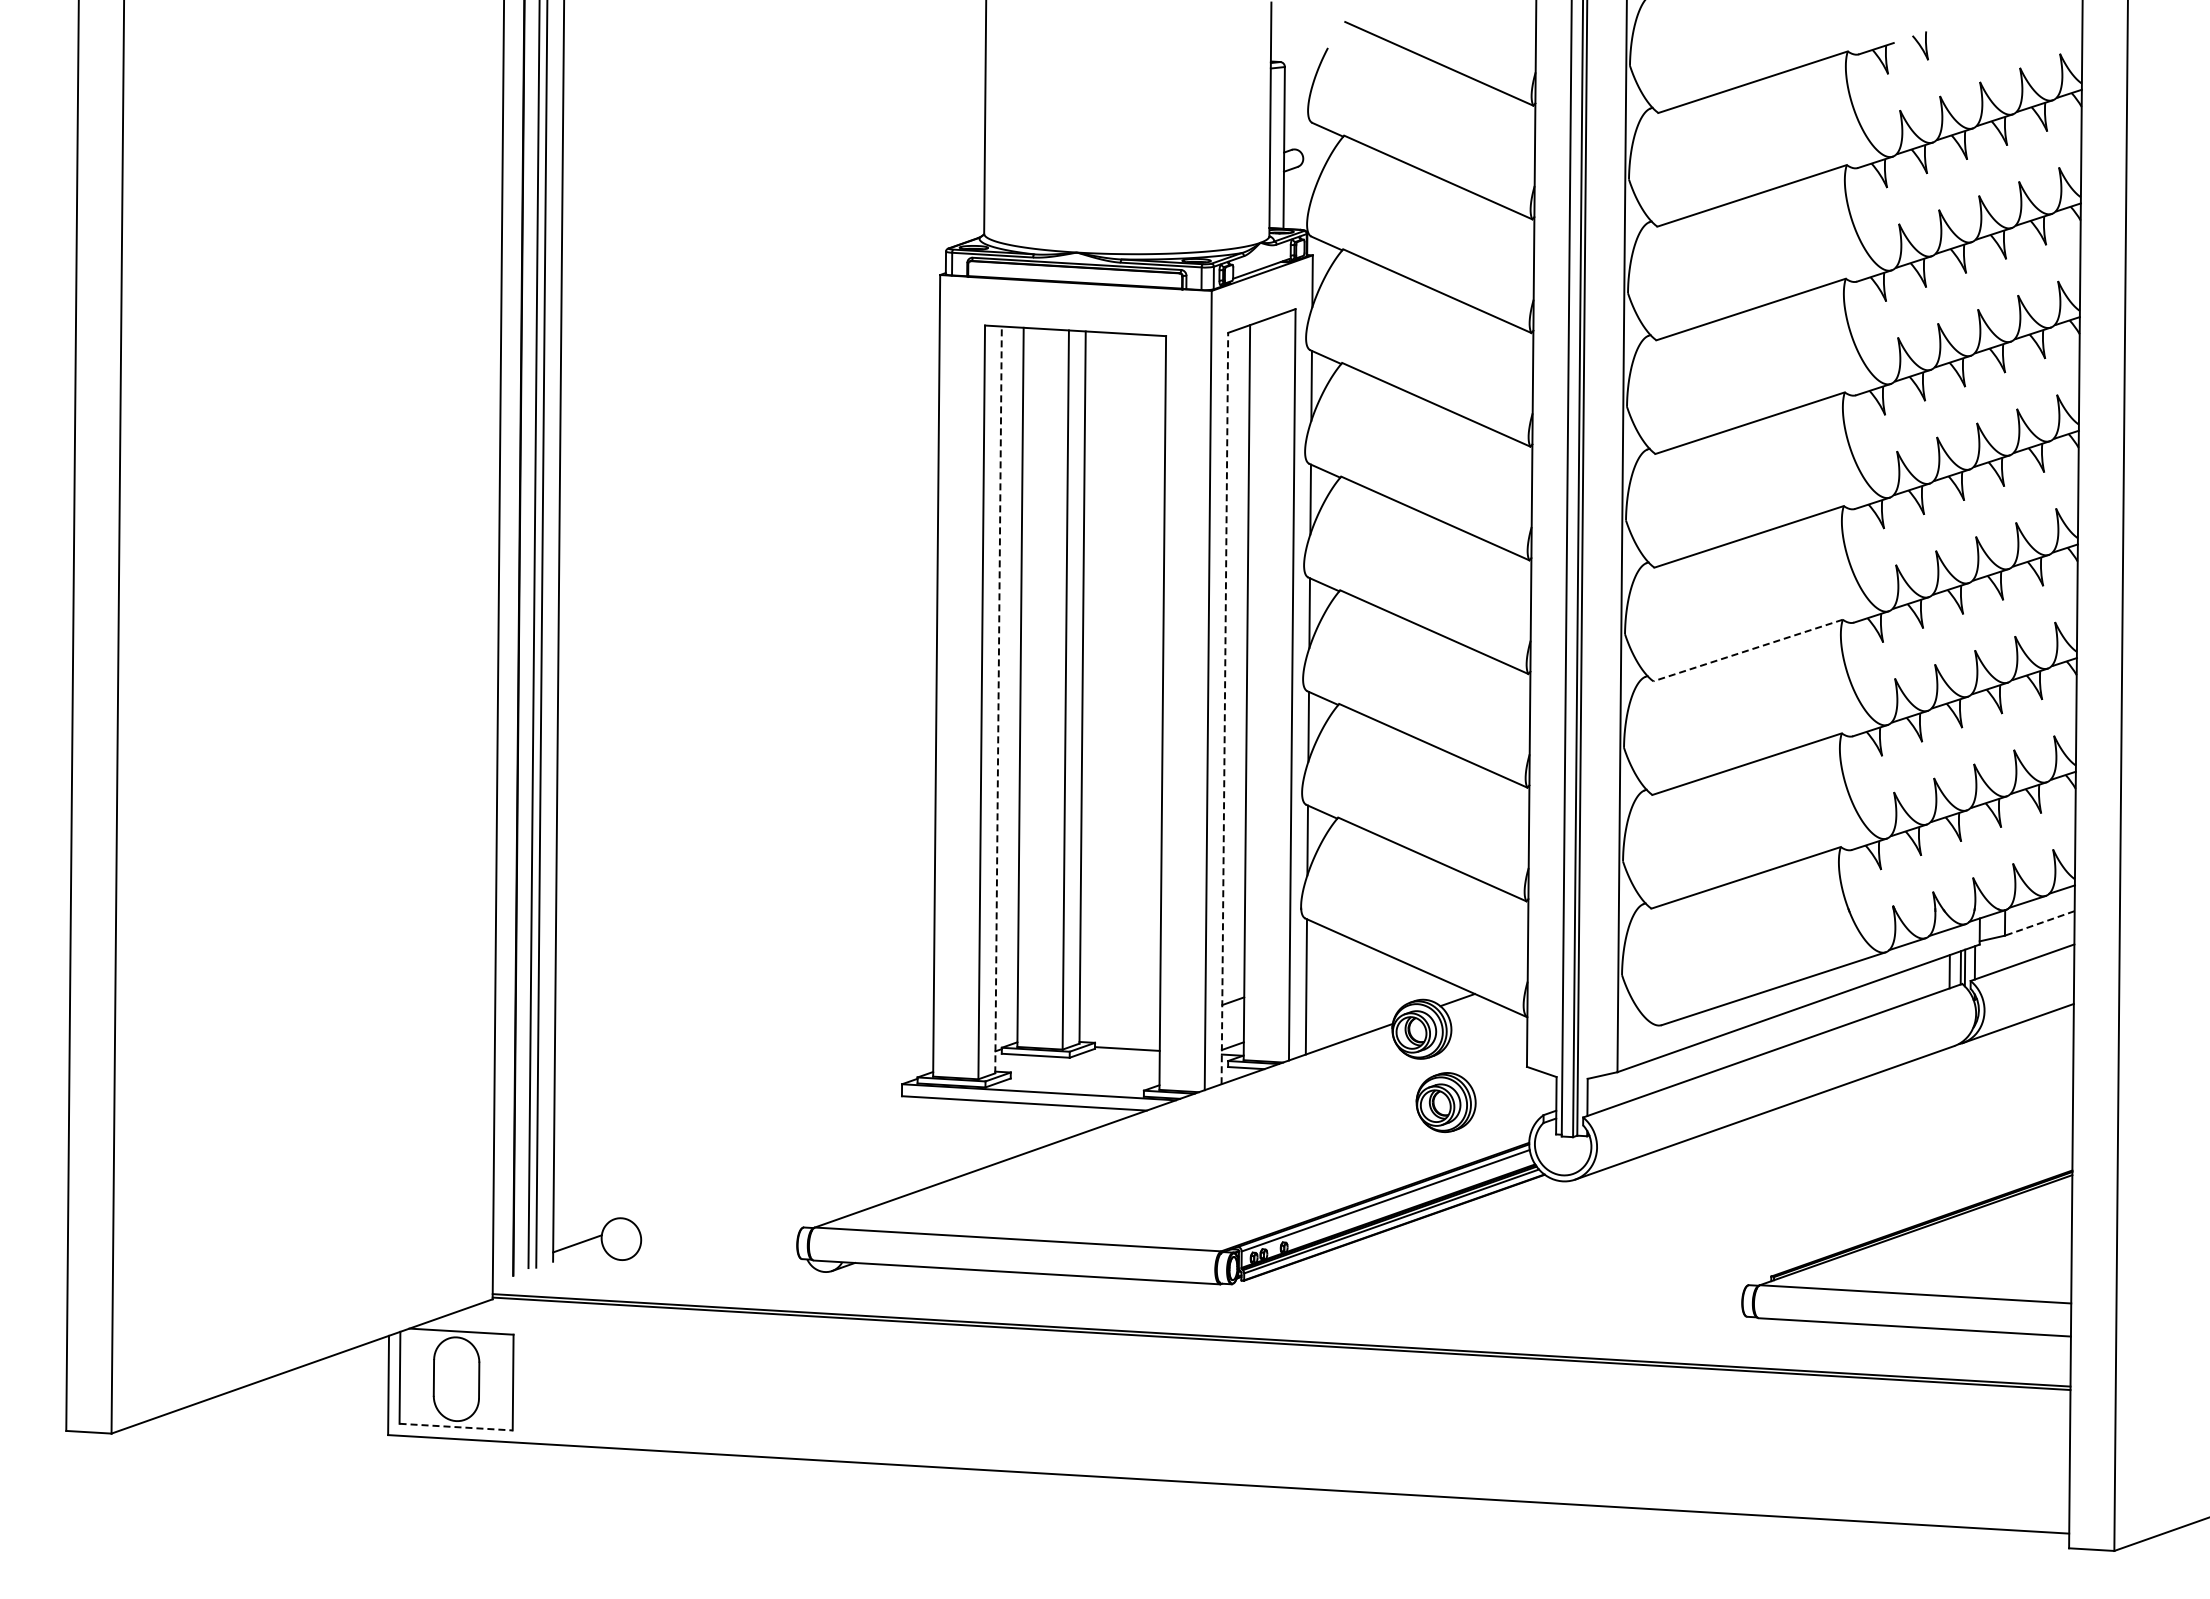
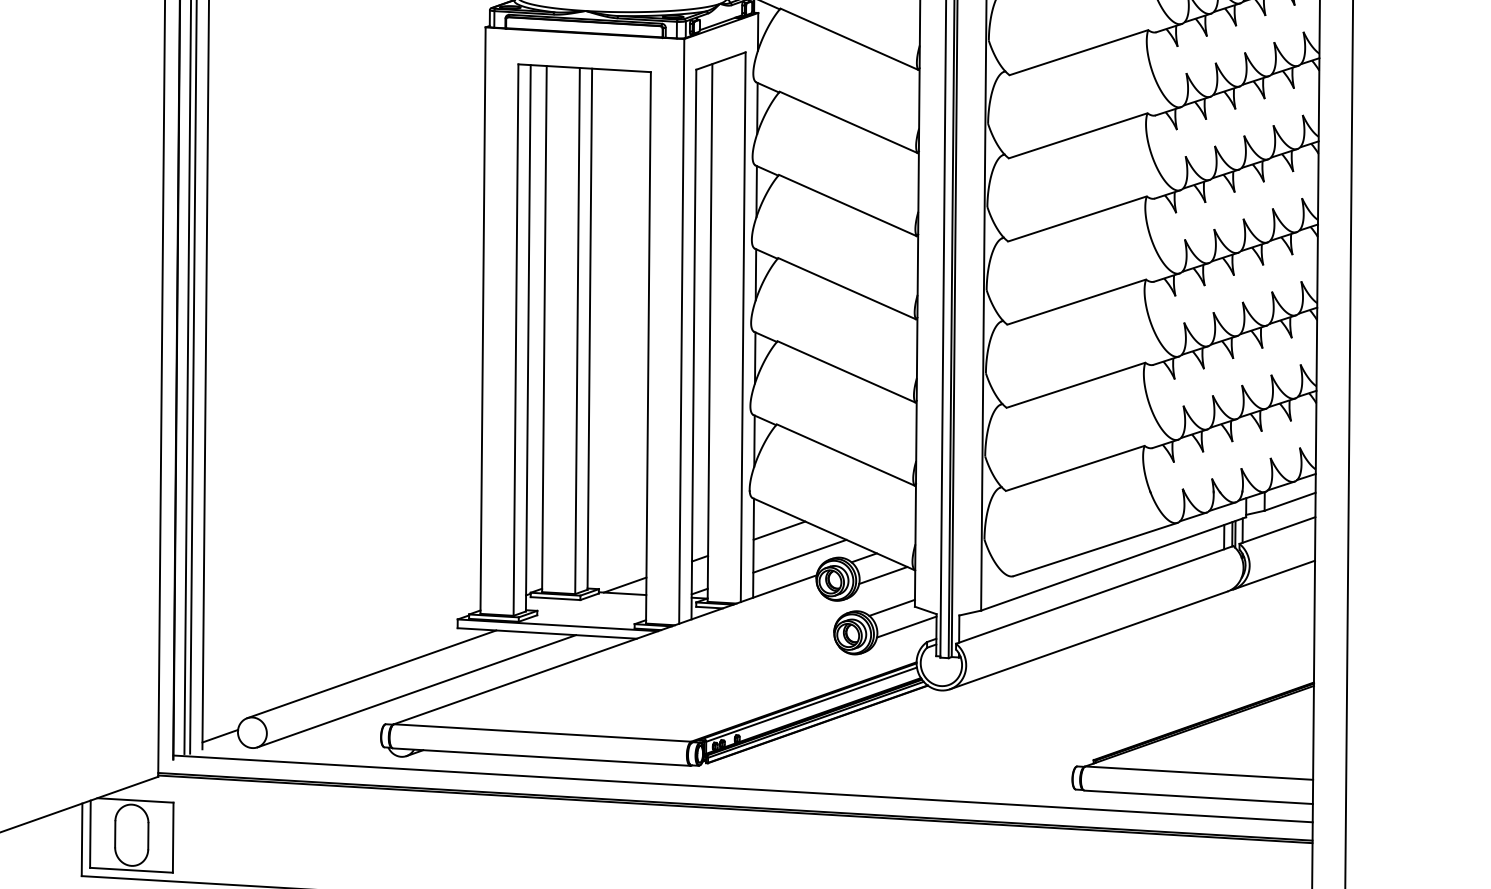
line: (1748, 650) -> (1076, 302), dashed -> solid
line: (998, 699) -> (528, 337), dashed -> solid
line: (1224, 708) -> (693, 344), dashed -> solid
line: (2039, 923) -> (1289, 501), dashed -> solid
line: (1341, 962) -> (779, 530), added
line: (1369, 997) -> (799, 555), added
line: (1483, 1023) -> (883, 575), added
line: (1130, 1037) -> (624, 585), added
line: (1495, 1068) -> (891, 607), added
line: (1515, 1094) -> (906, 626), added
line: (784, 1159) -> (371, 674), added
line: (845, 1182) -> (416, 691), added
line: (1291, 1315) -> (742, 788), added
line: (456, 1427) -> (131, 870), dashed -> solid

